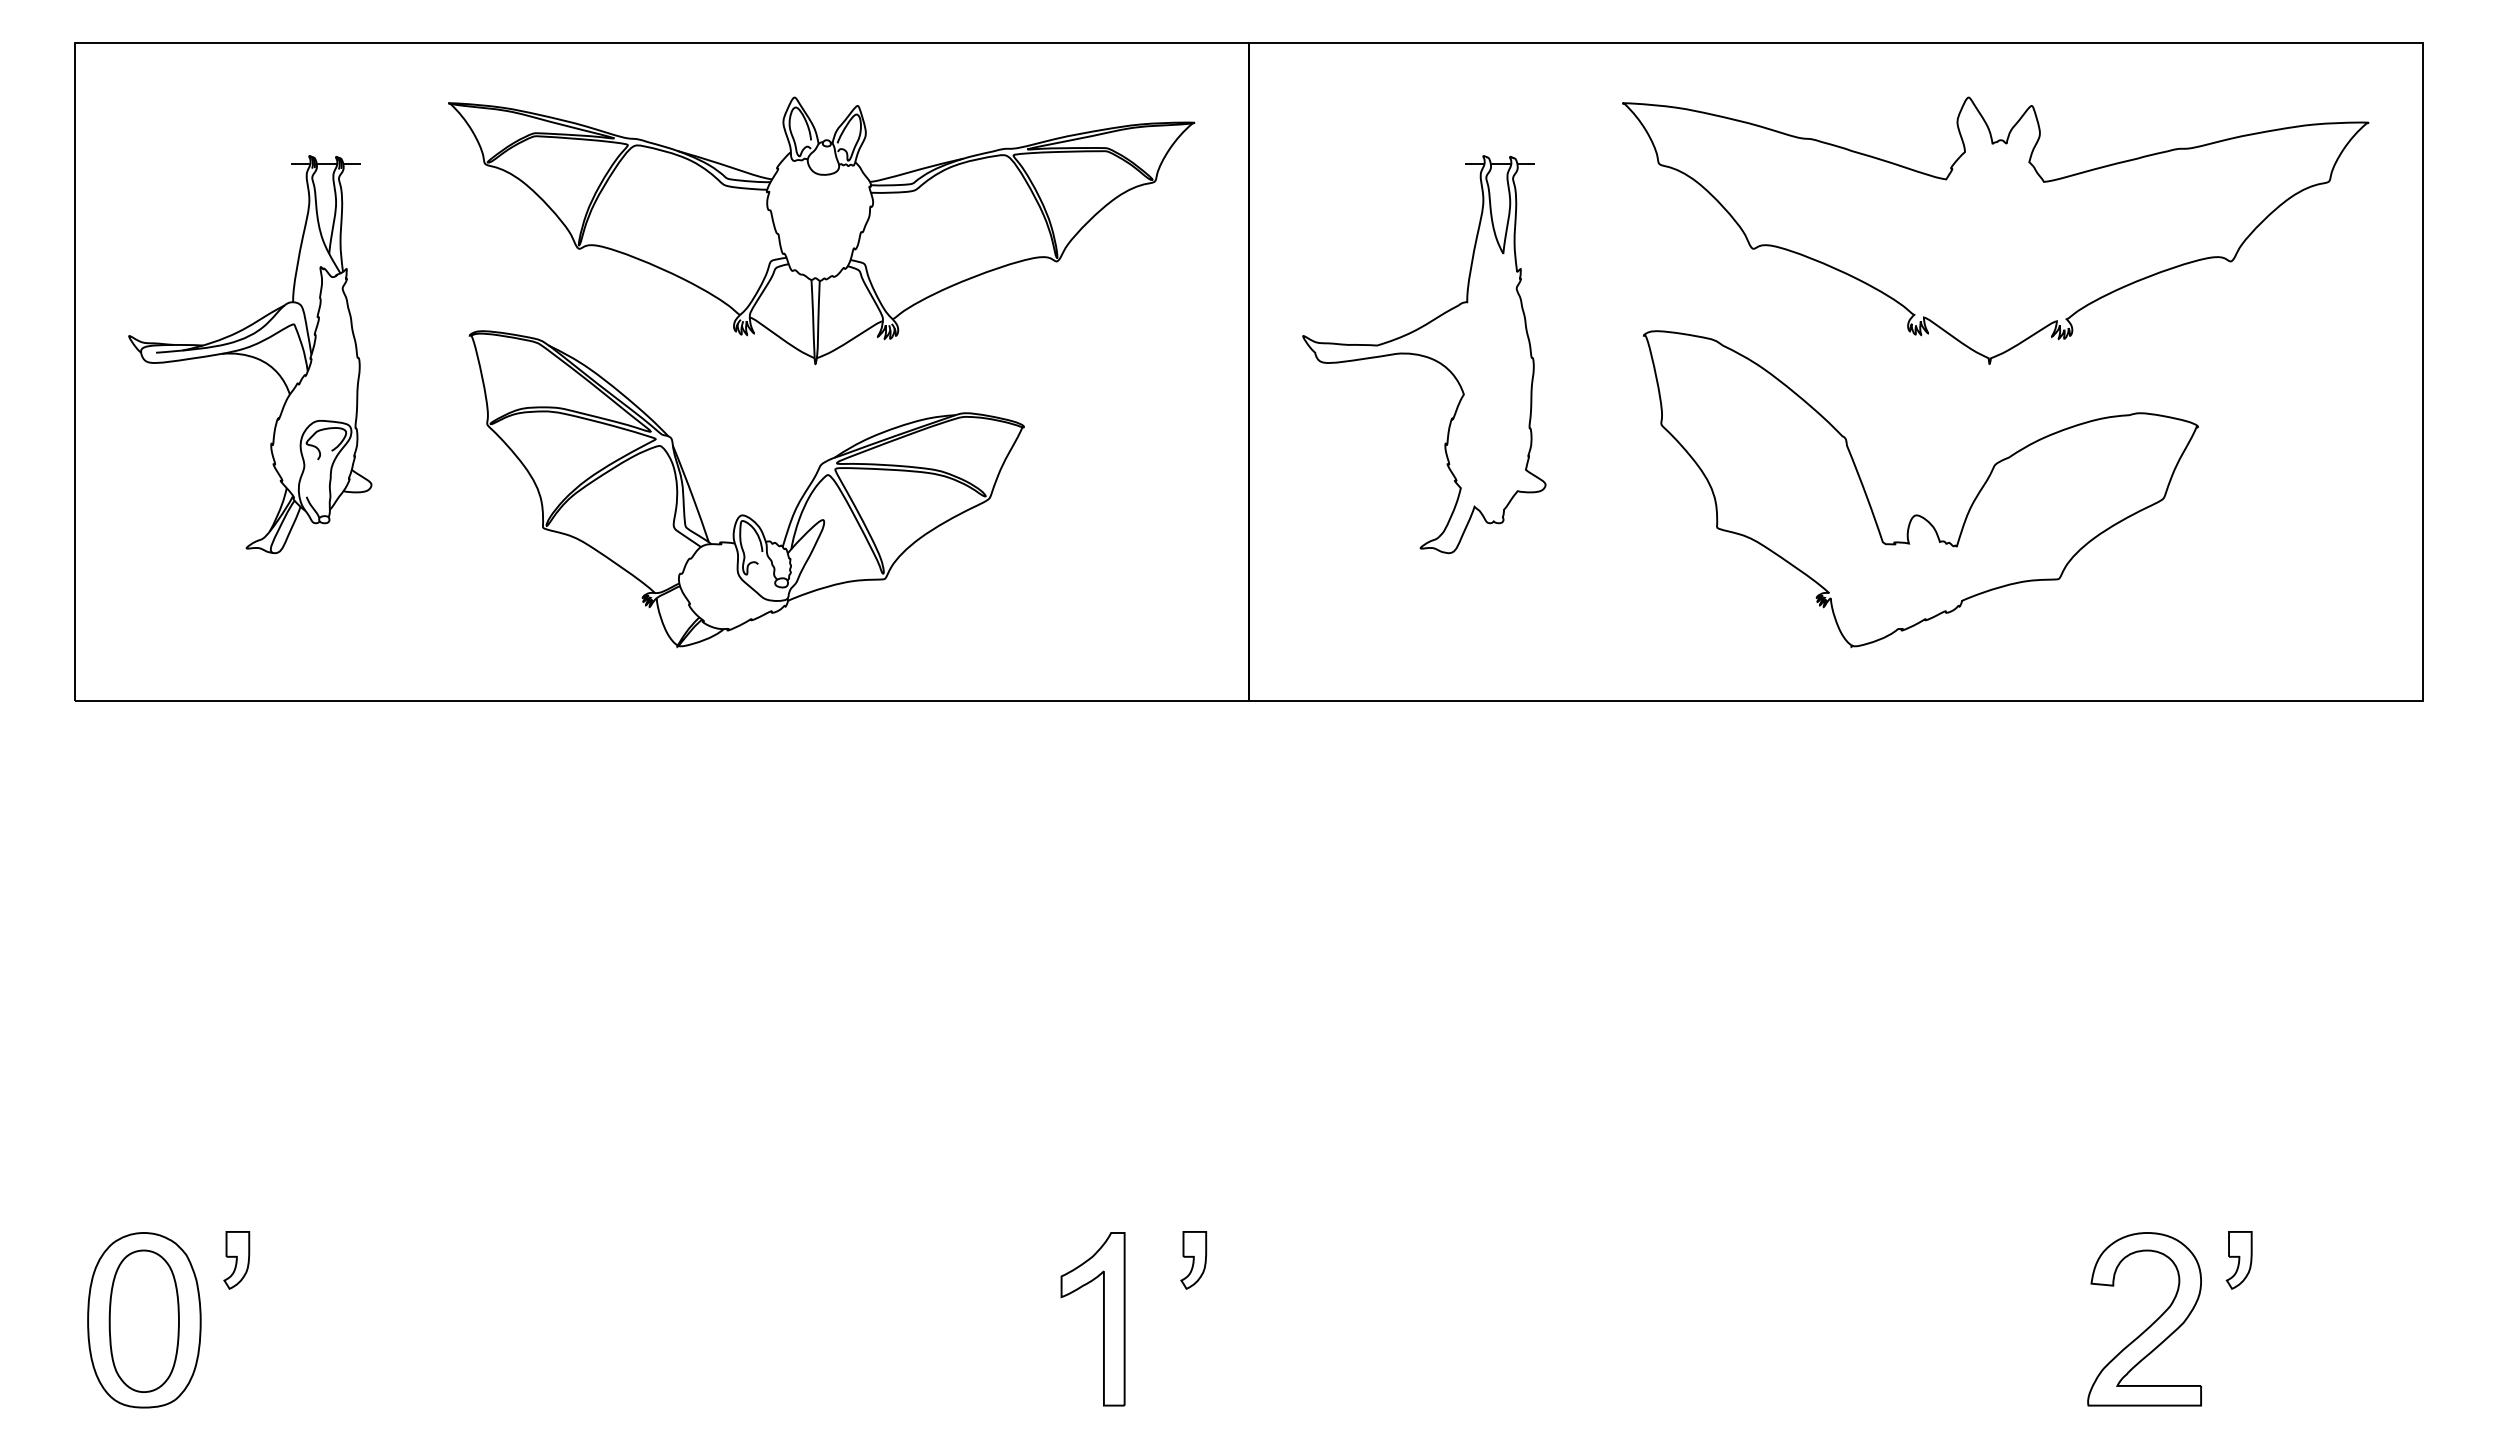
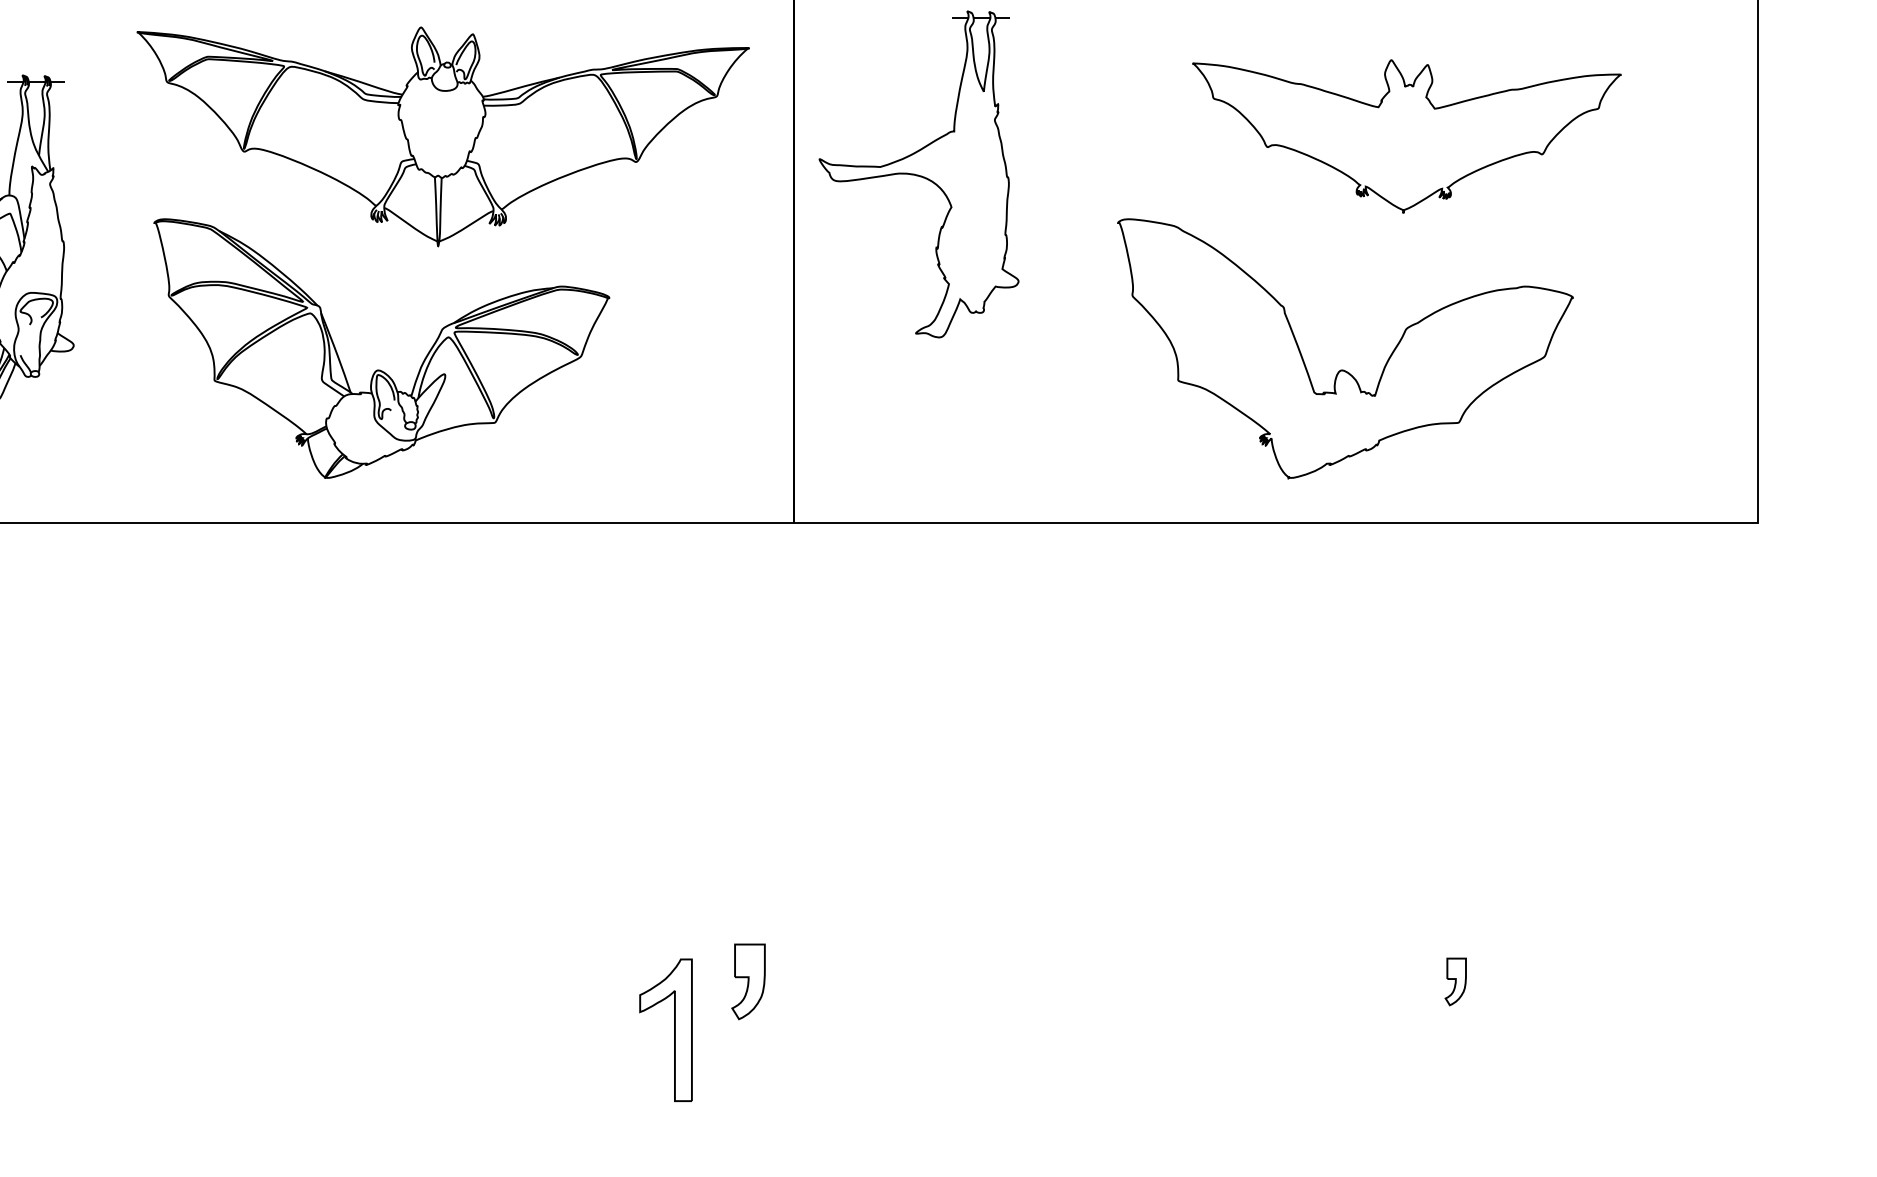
part: (1995, 230) -> (1406, 136), size x0.7
part: (1424, 354) -> (919, 174), moved
part: (1193, 1260) -> (748, 982), size x1.6
part: (2238, 1260) -> (1455, 982), moved
part: (2150, 1324) -> (1533, 1034), removed

